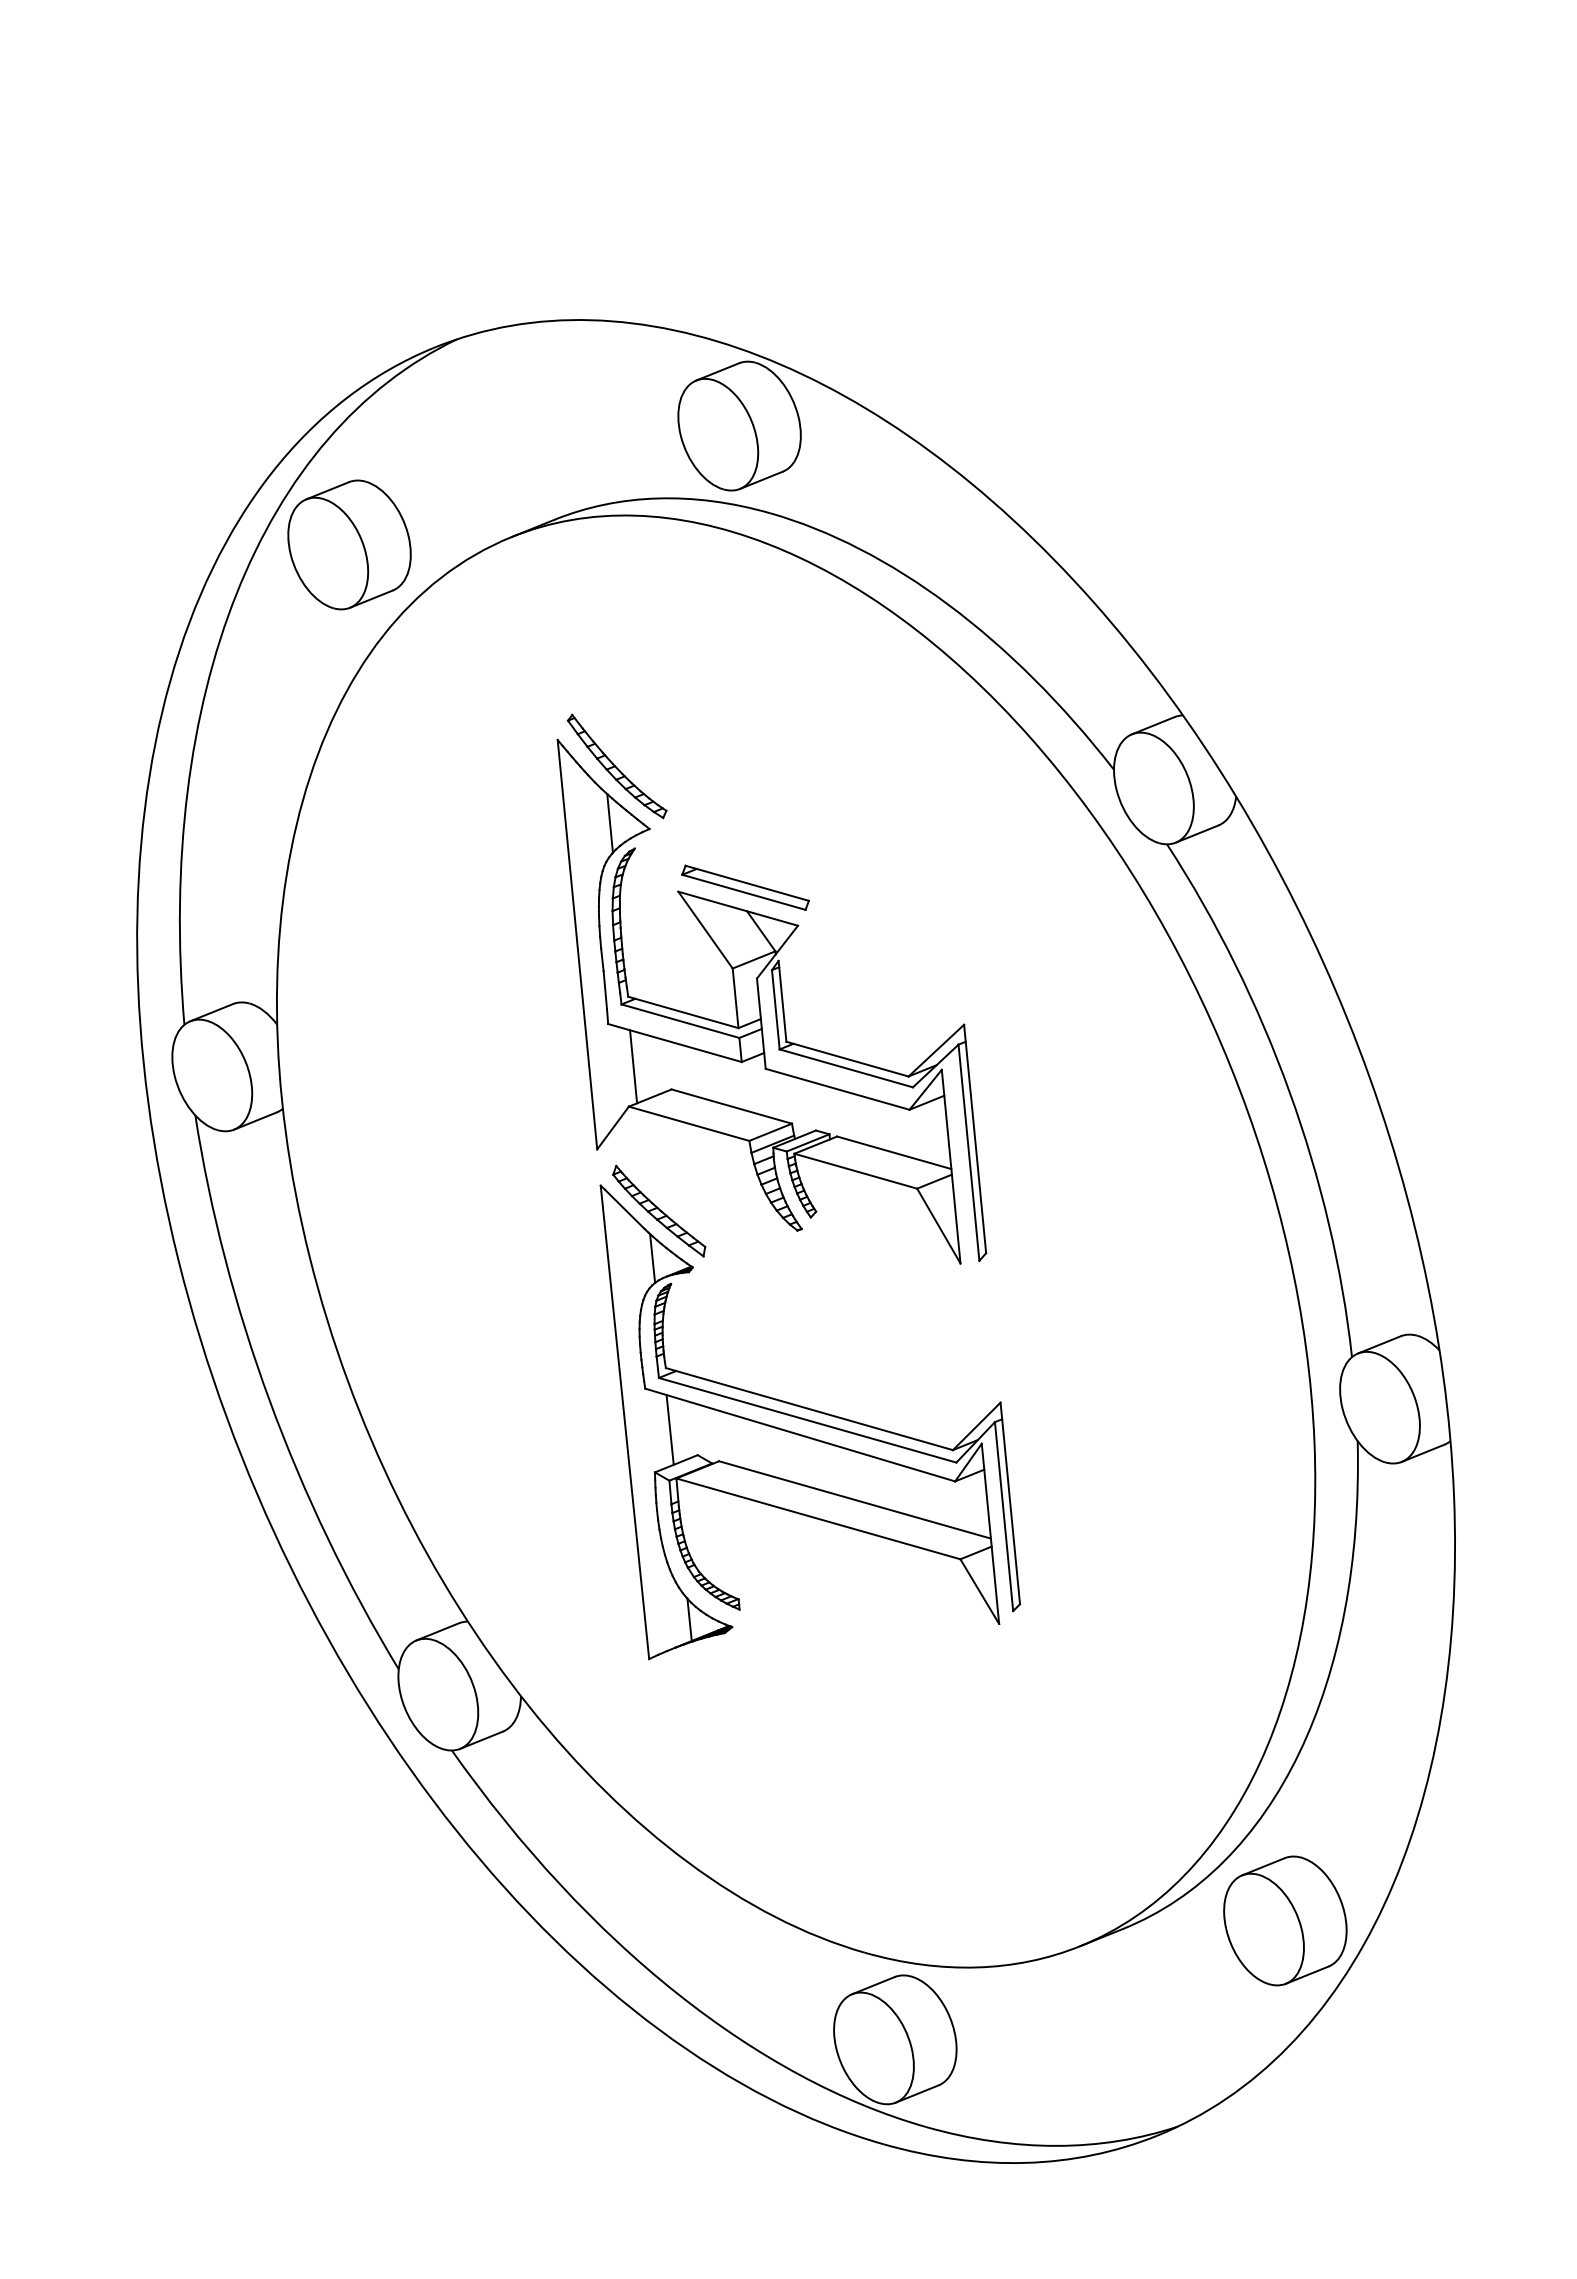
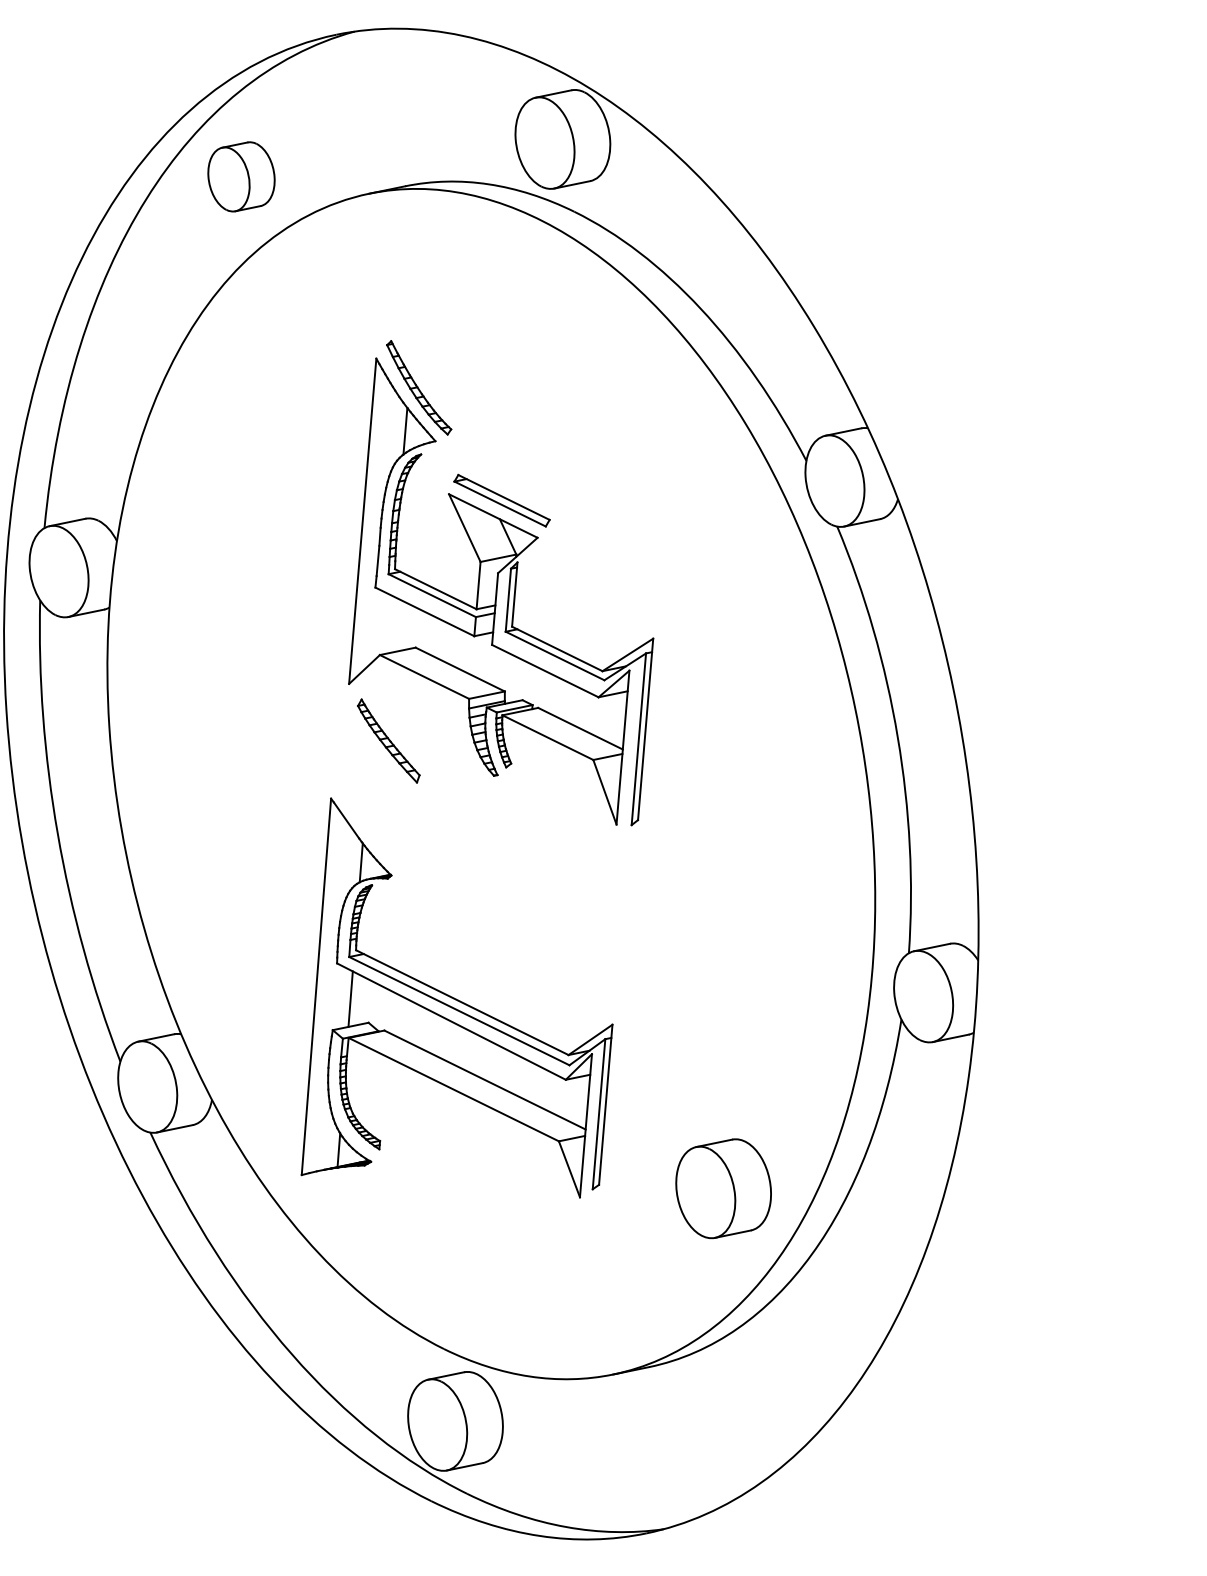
part: (349, 544) -> (241, 176), size x0.7
line: (633, 1066) -> (389, 624), removed
part: (810, 1422) -> (461, 1013), moved
part: (1285, 1920) -> (723, 1188), moved

